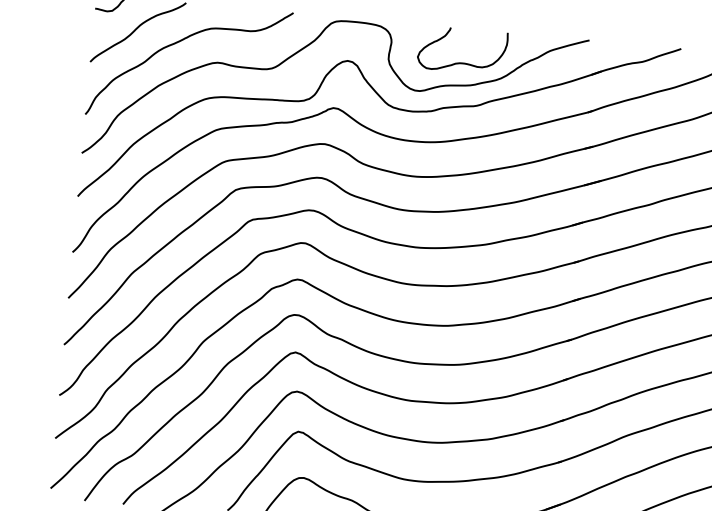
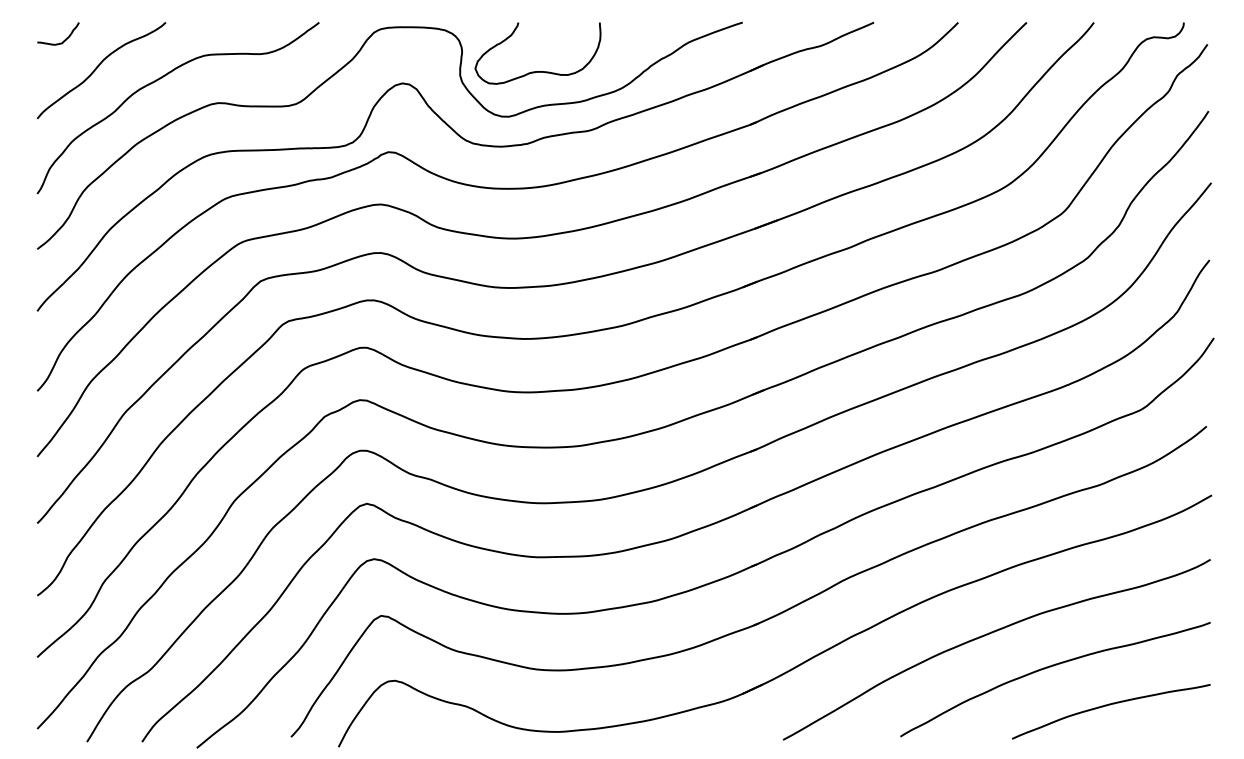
curve: (461, 63) -> (537, 71), moved

